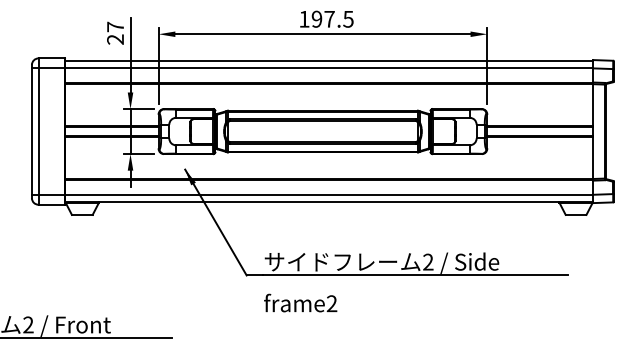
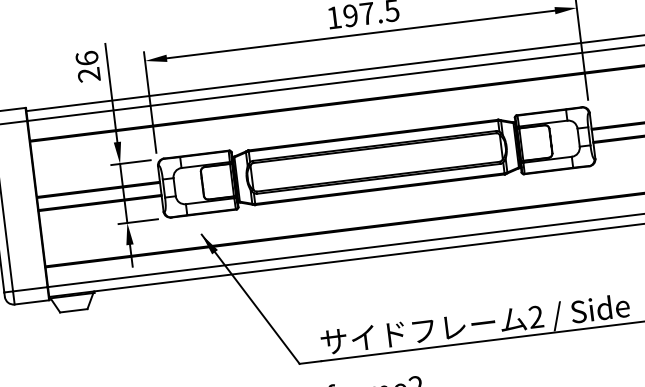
text: (115, 26) -> (87, 57), 27 -> 26

